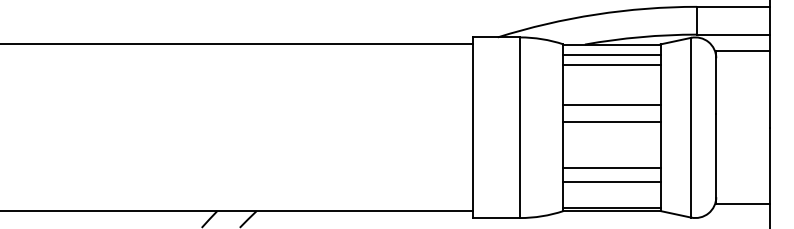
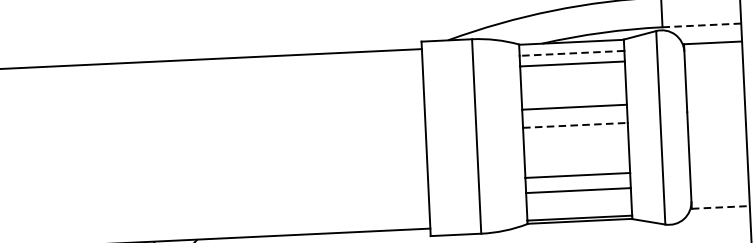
line: (733, 34) -> (701, 25), solid -> dashed
line: (612, 54) -> (572, 52), solid -> dashed
line: (612, 121) -> (575, 125), solid -> dashed
line: (743, 204) -> (721, 207), solid -> dashed

